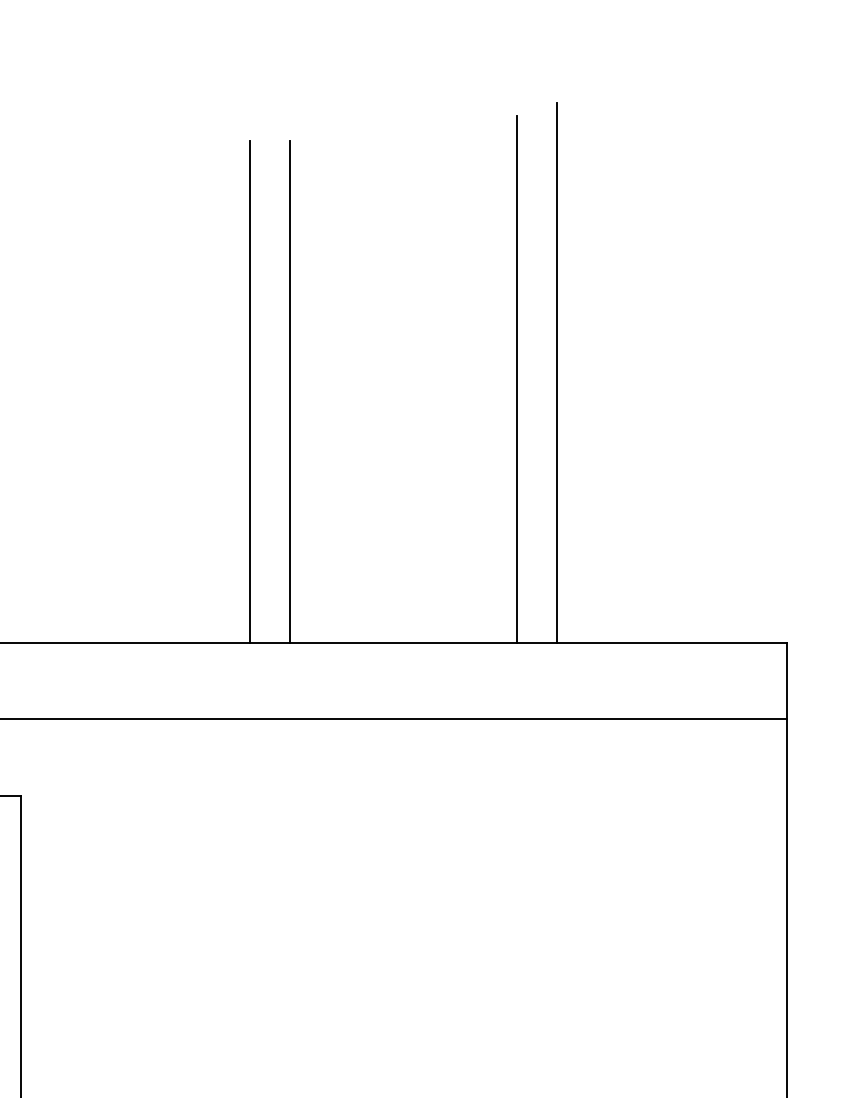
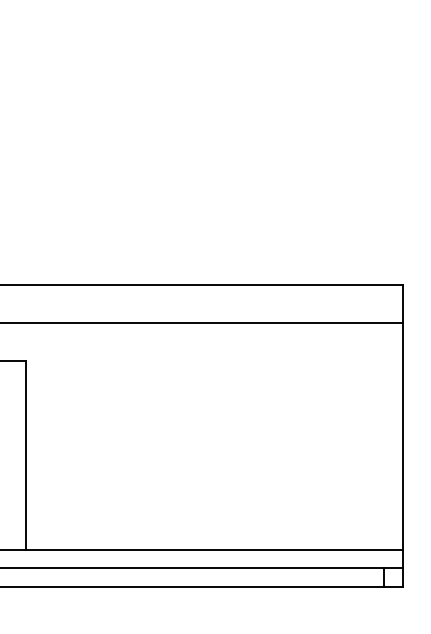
line: (557, 372) -> (290, 152), removed
line: (517, 379) -> (270, 155), removed
line: (251, 391) -> (139, 161), removed
line: (289, 391) -> (158, 161), removed

